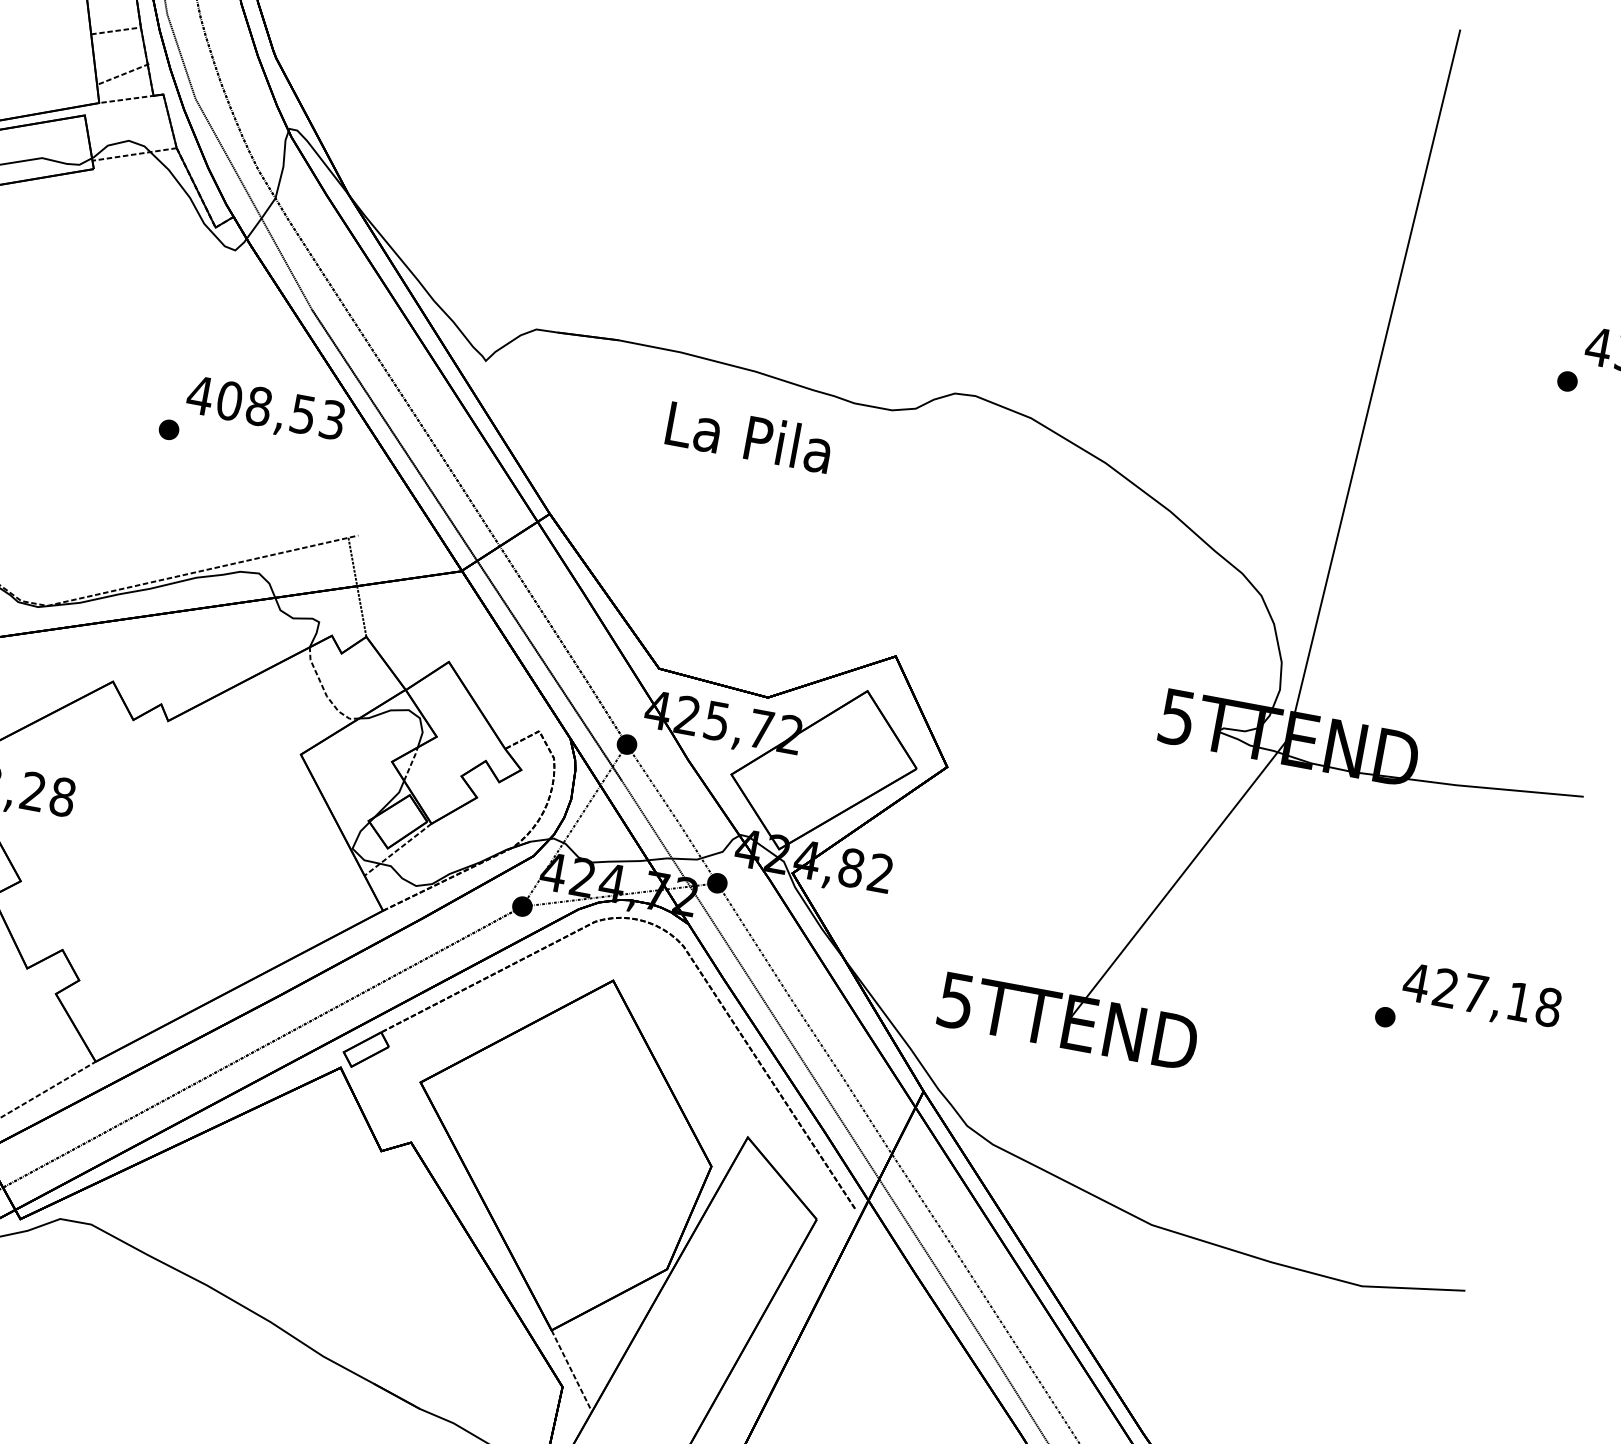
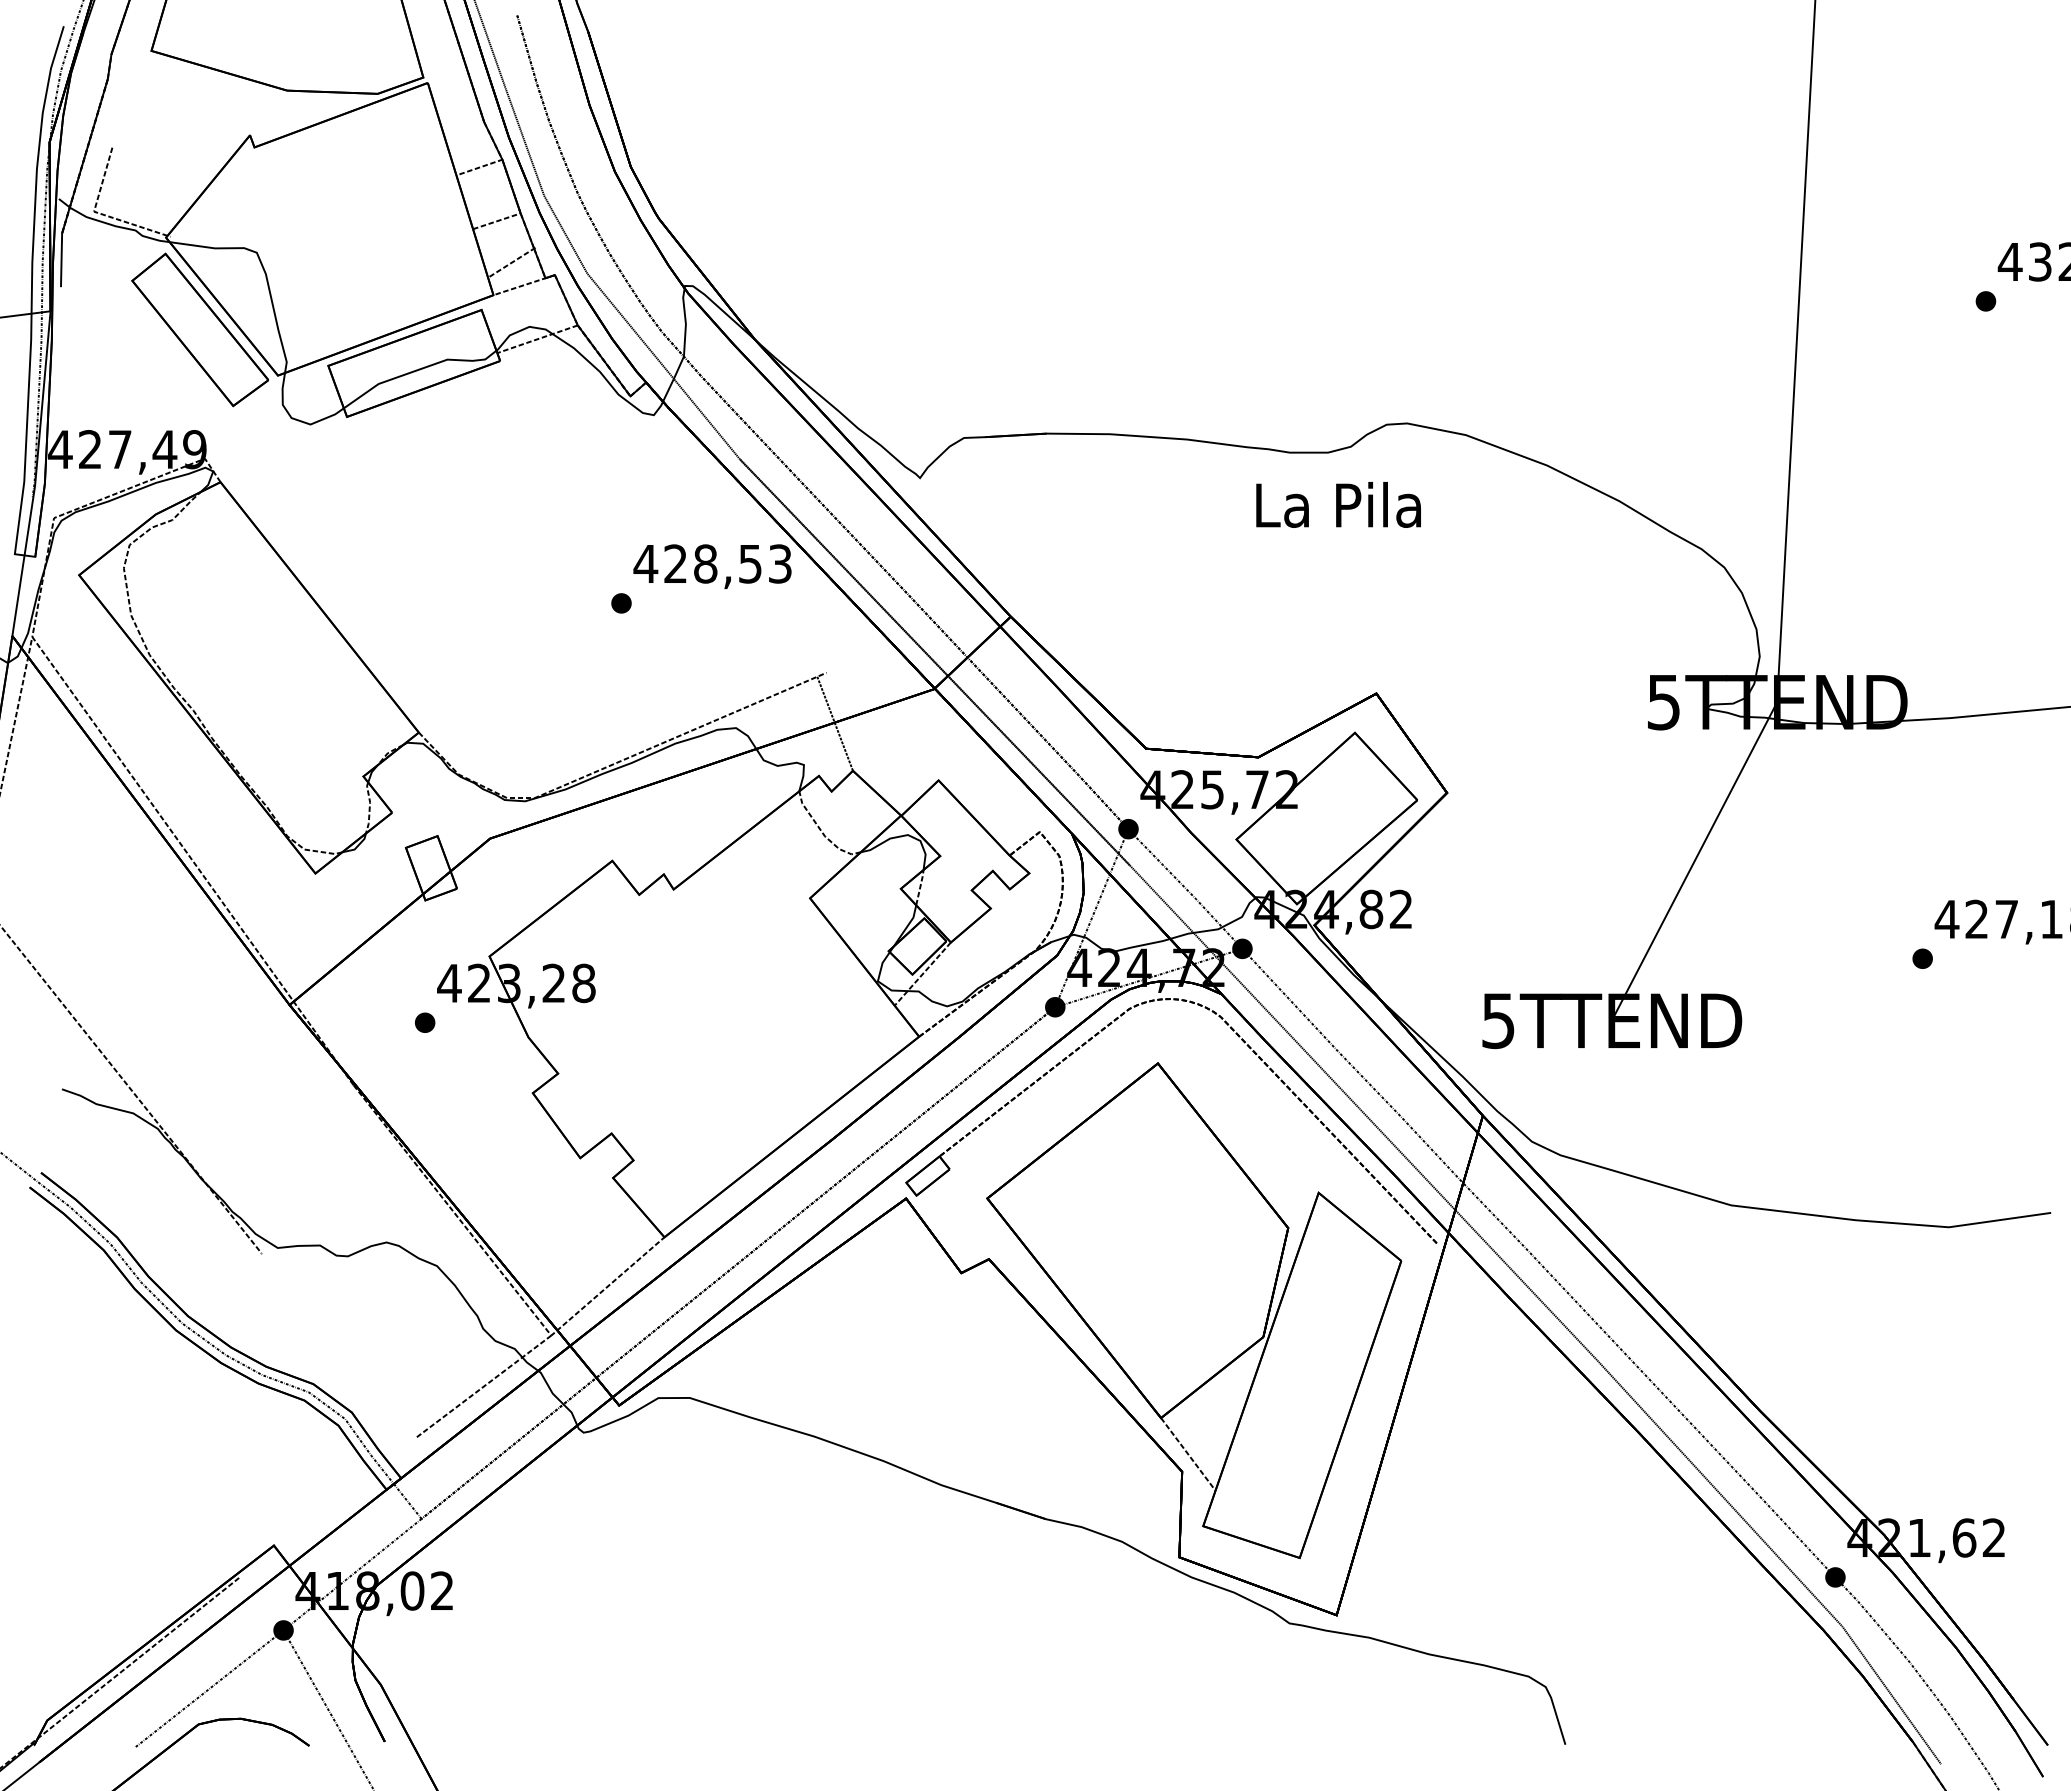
text: (229, 400) -> (675, 563), 408,53 -> 428,53
text: (749, 436) -> (1338, 504), moved

